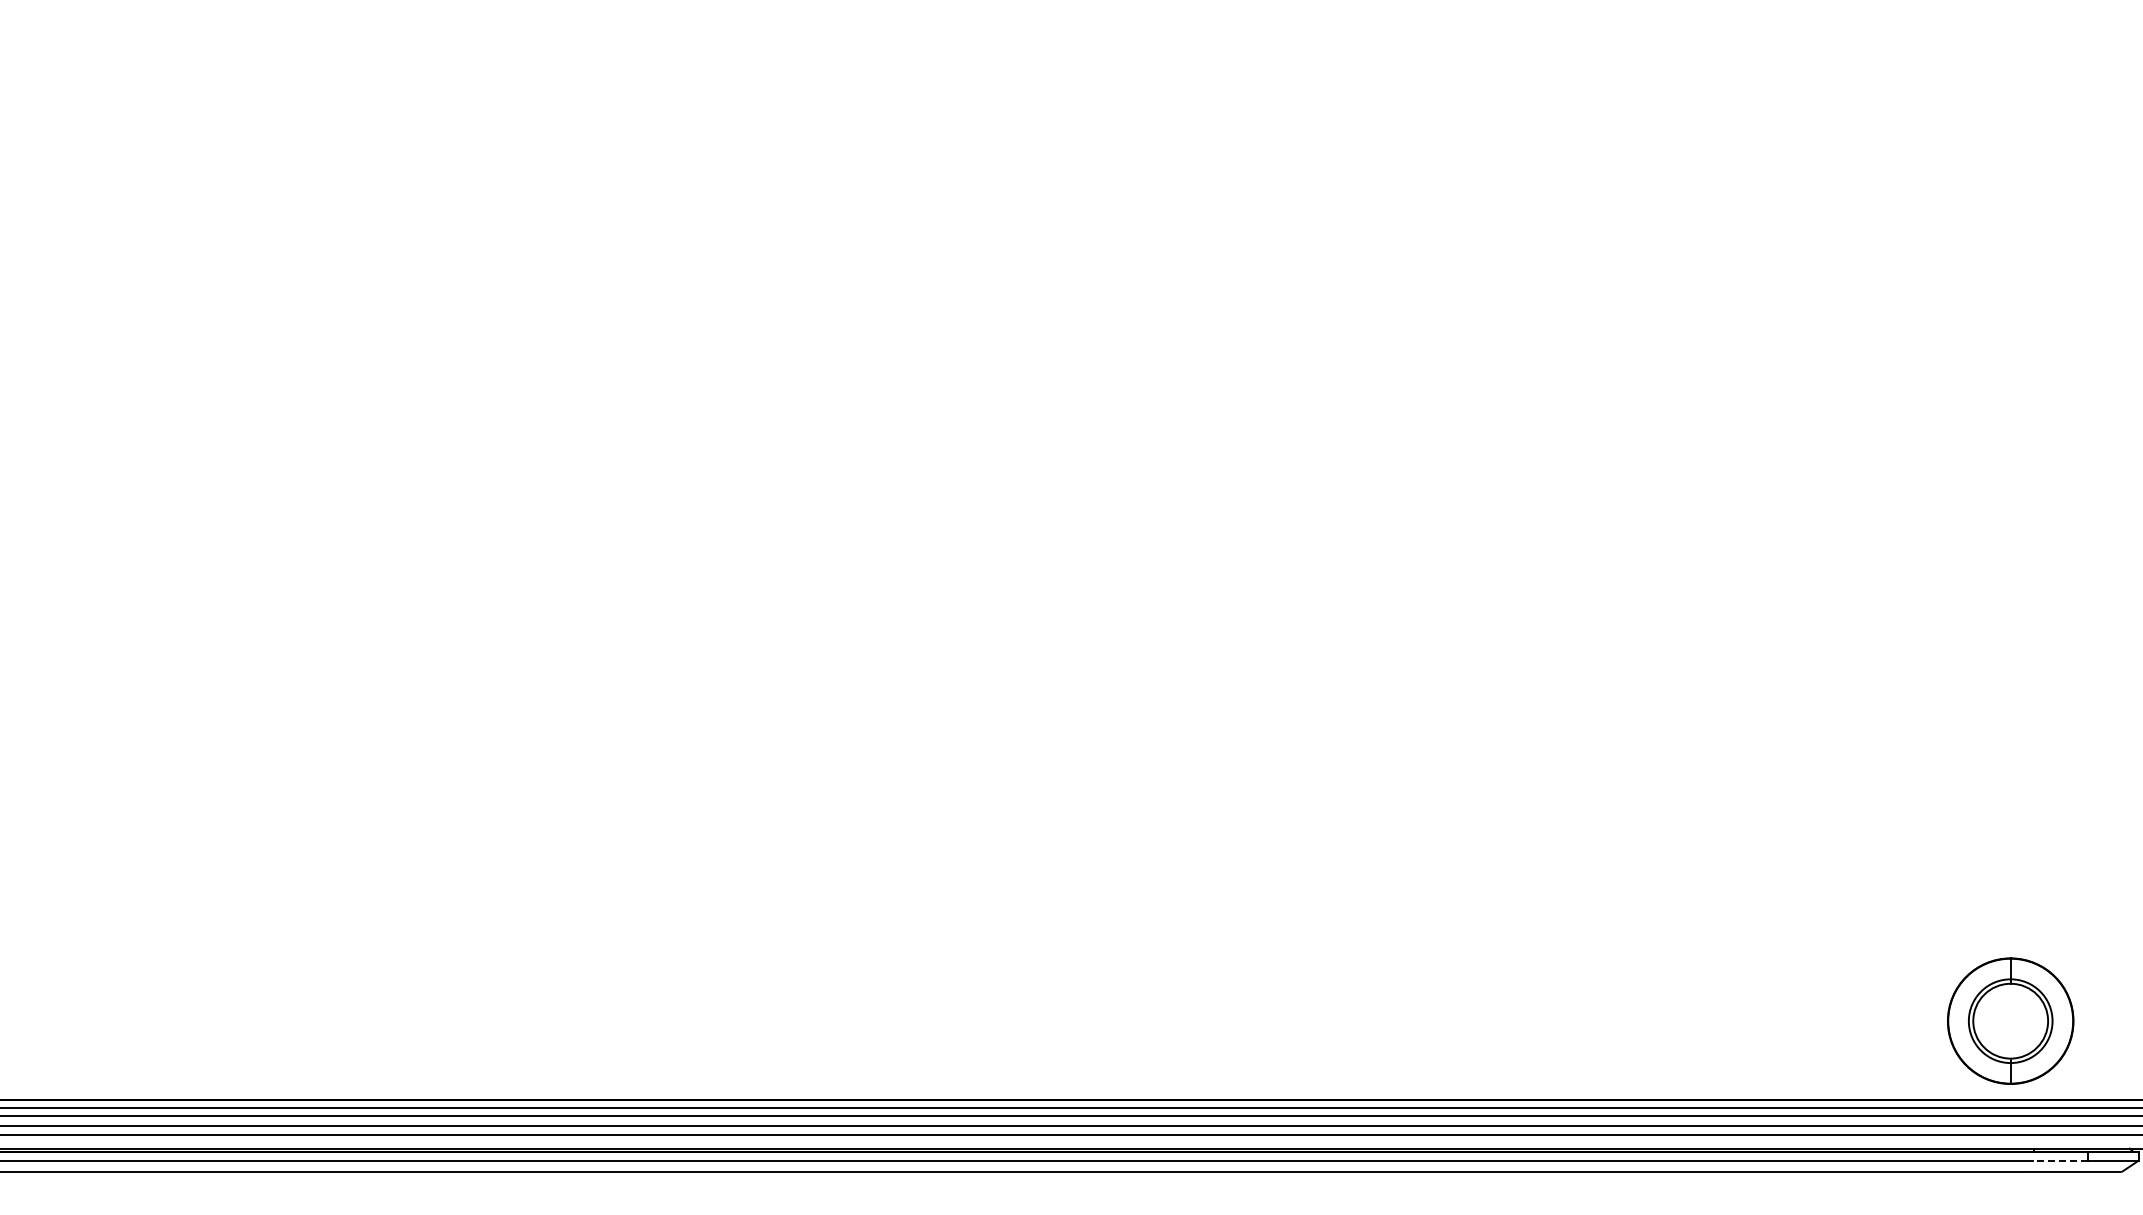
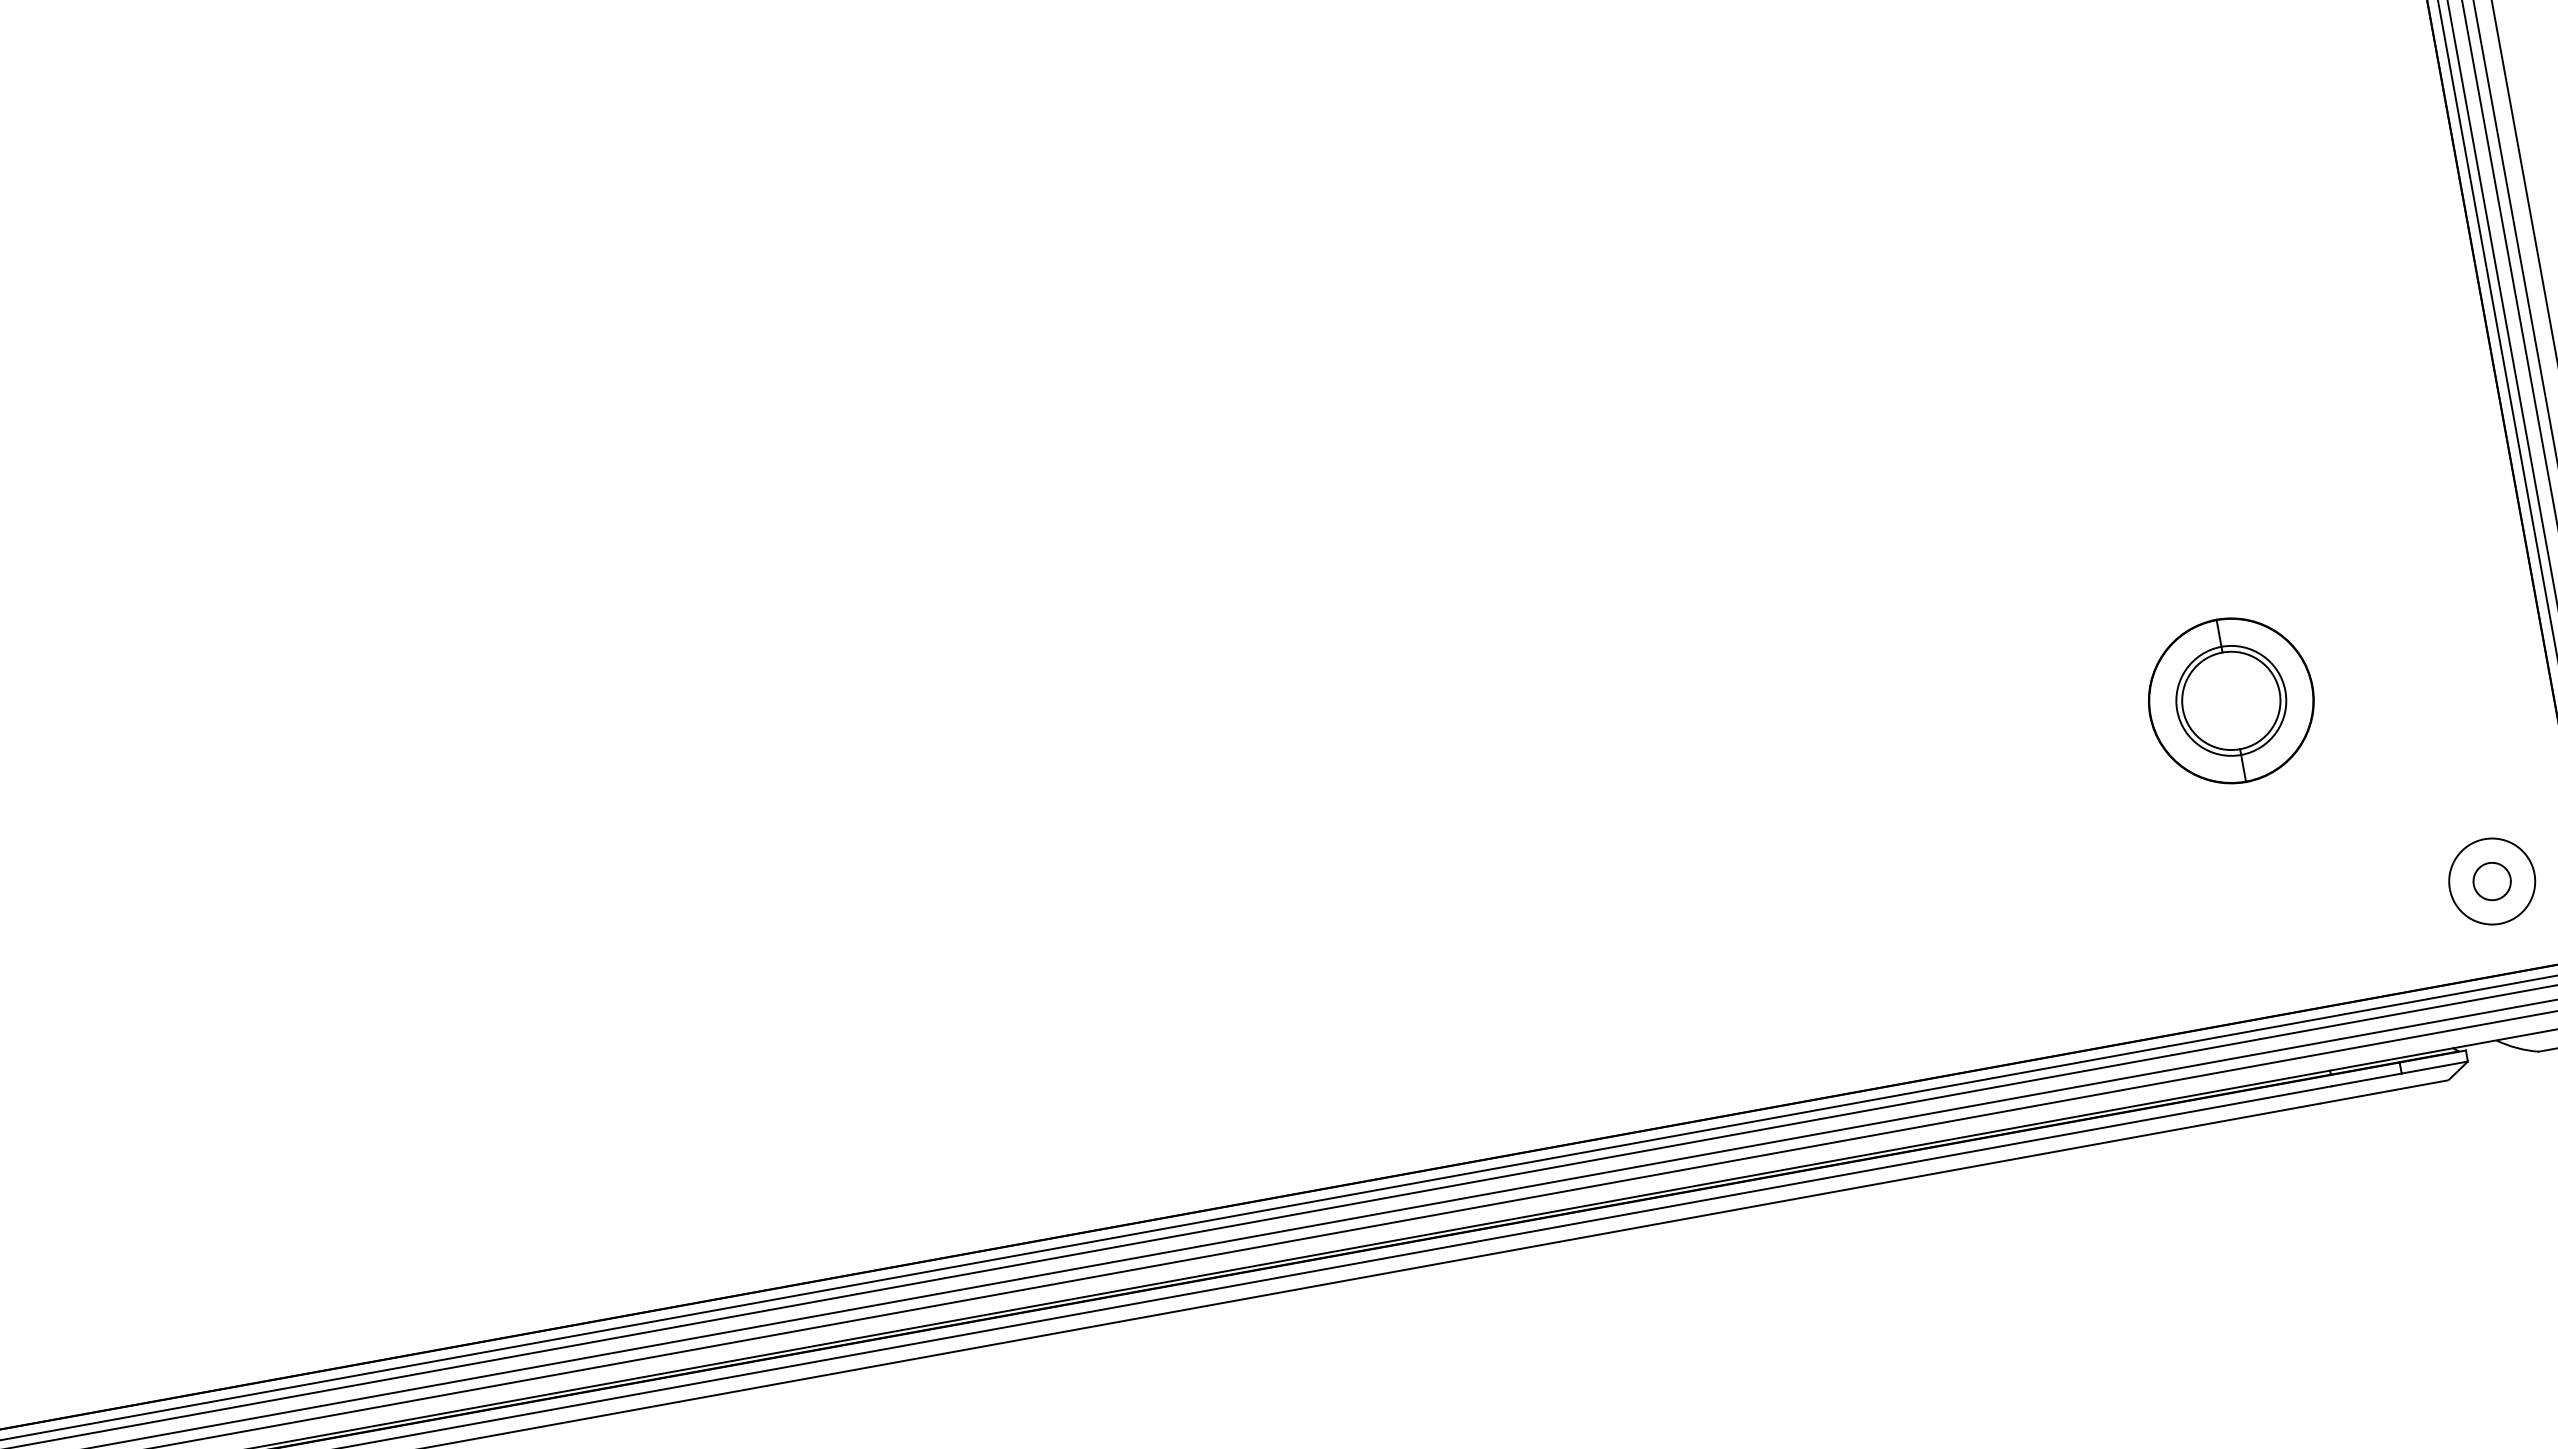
part: (2010, 1020) -> (2230, 700), moved
line: (2060, 1160) -> (2366, 1079), dashed -> solid

